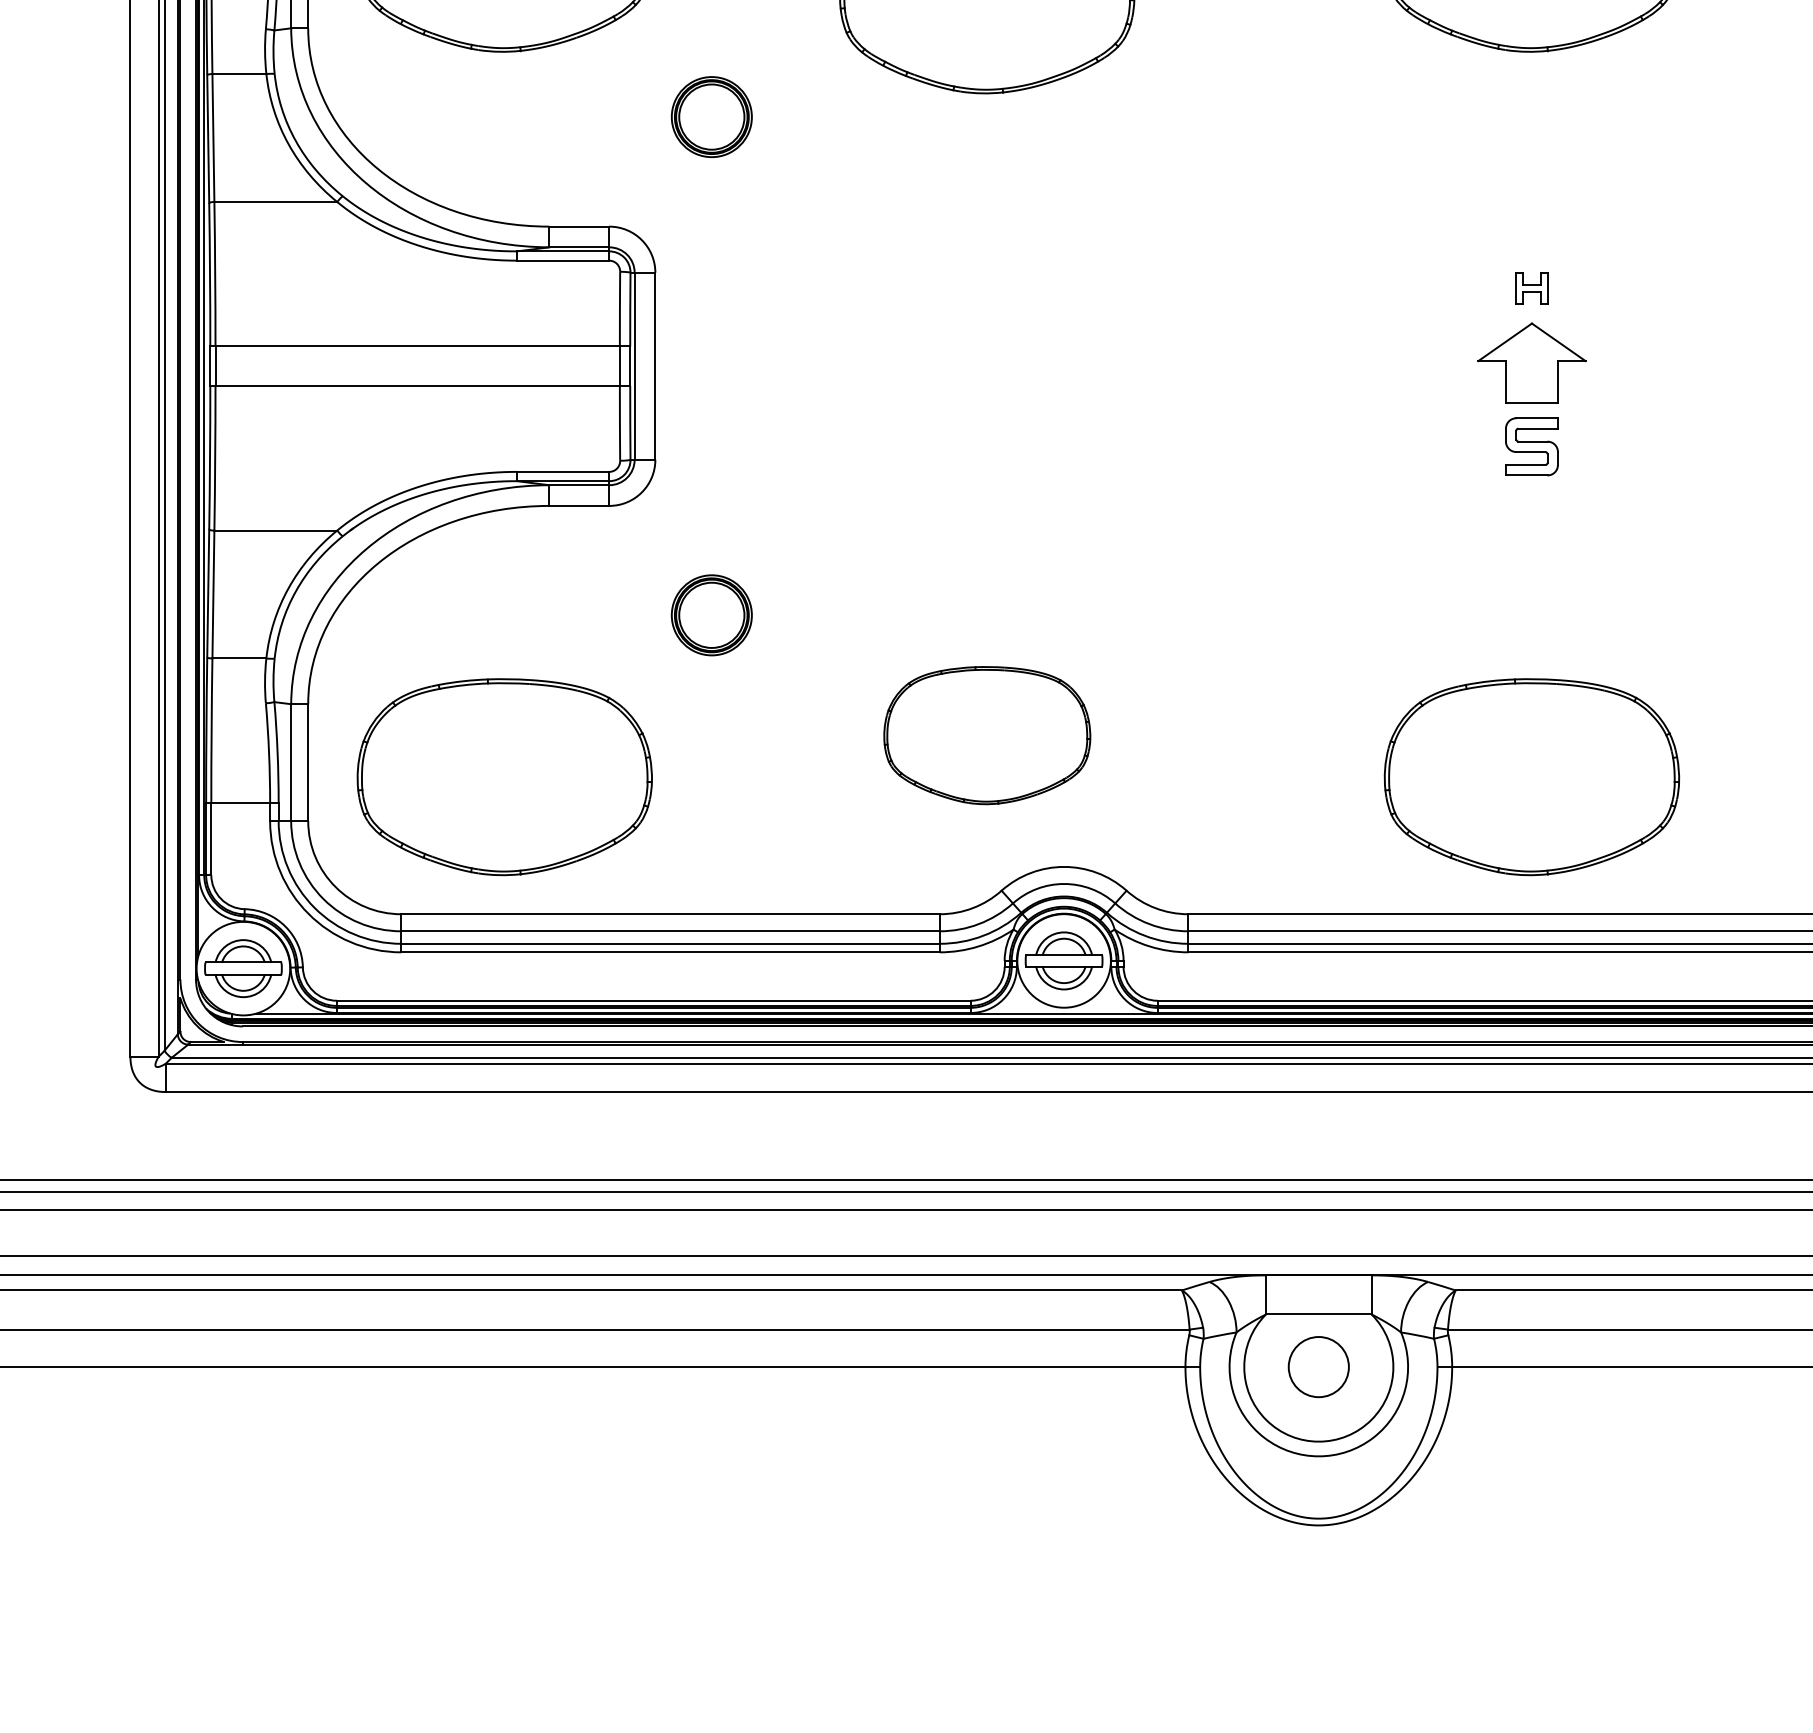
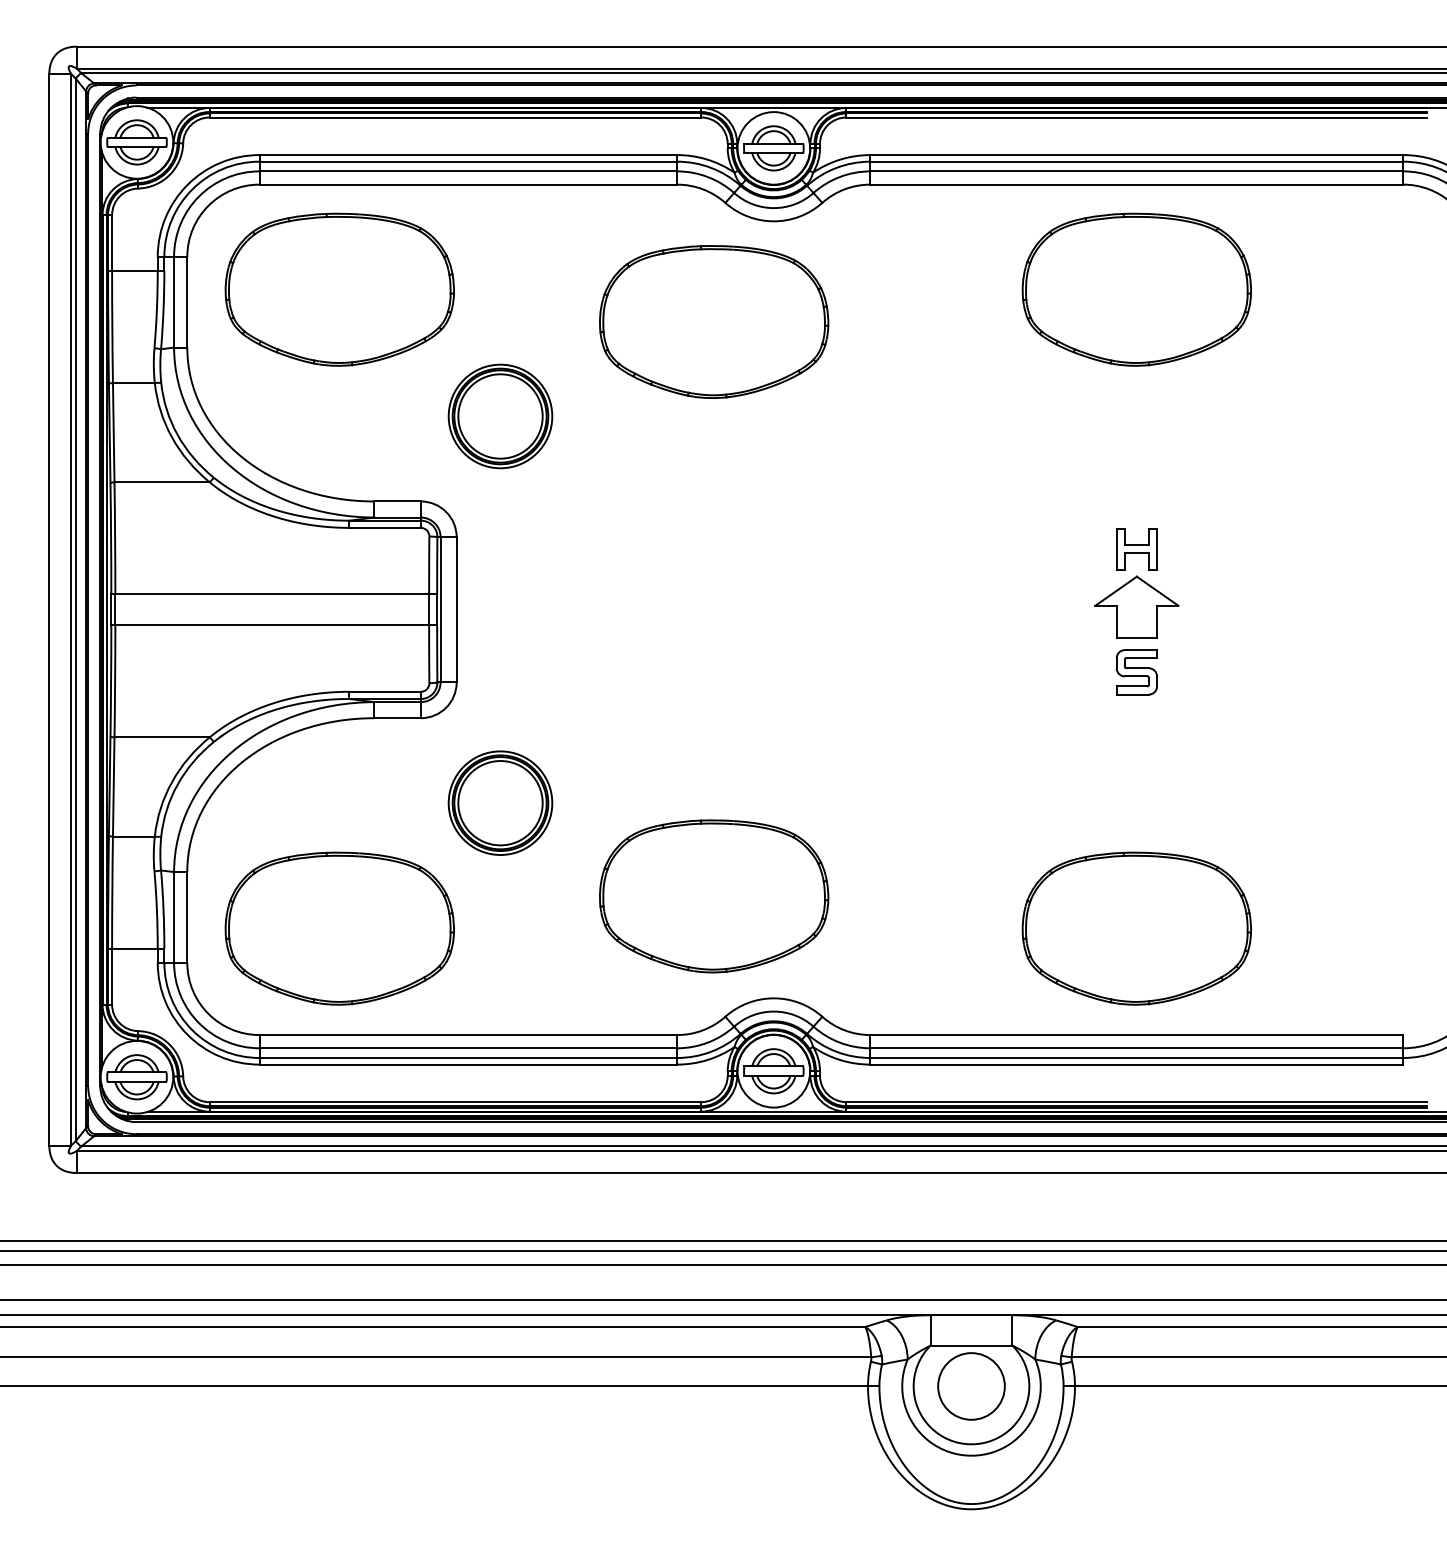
part: (711, 117) -> (500, 416), size x1.67
part: (1531, 288) -> (1136, 549), size x1.67
part: (711, 614) -> (500, 802), size x1.67
part: (987, 735) -> (714, 896), size x1.43
circle: (1318, 1367) -> (971, 1386), size x1.43

